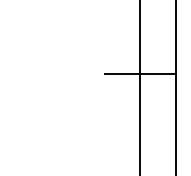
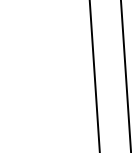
line: (139, 74) -> (93, 68), removed

